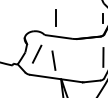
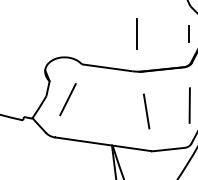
line: (55, 17) -> (136, 32), moved
line: (53, 60) -> (145, 111), moved

